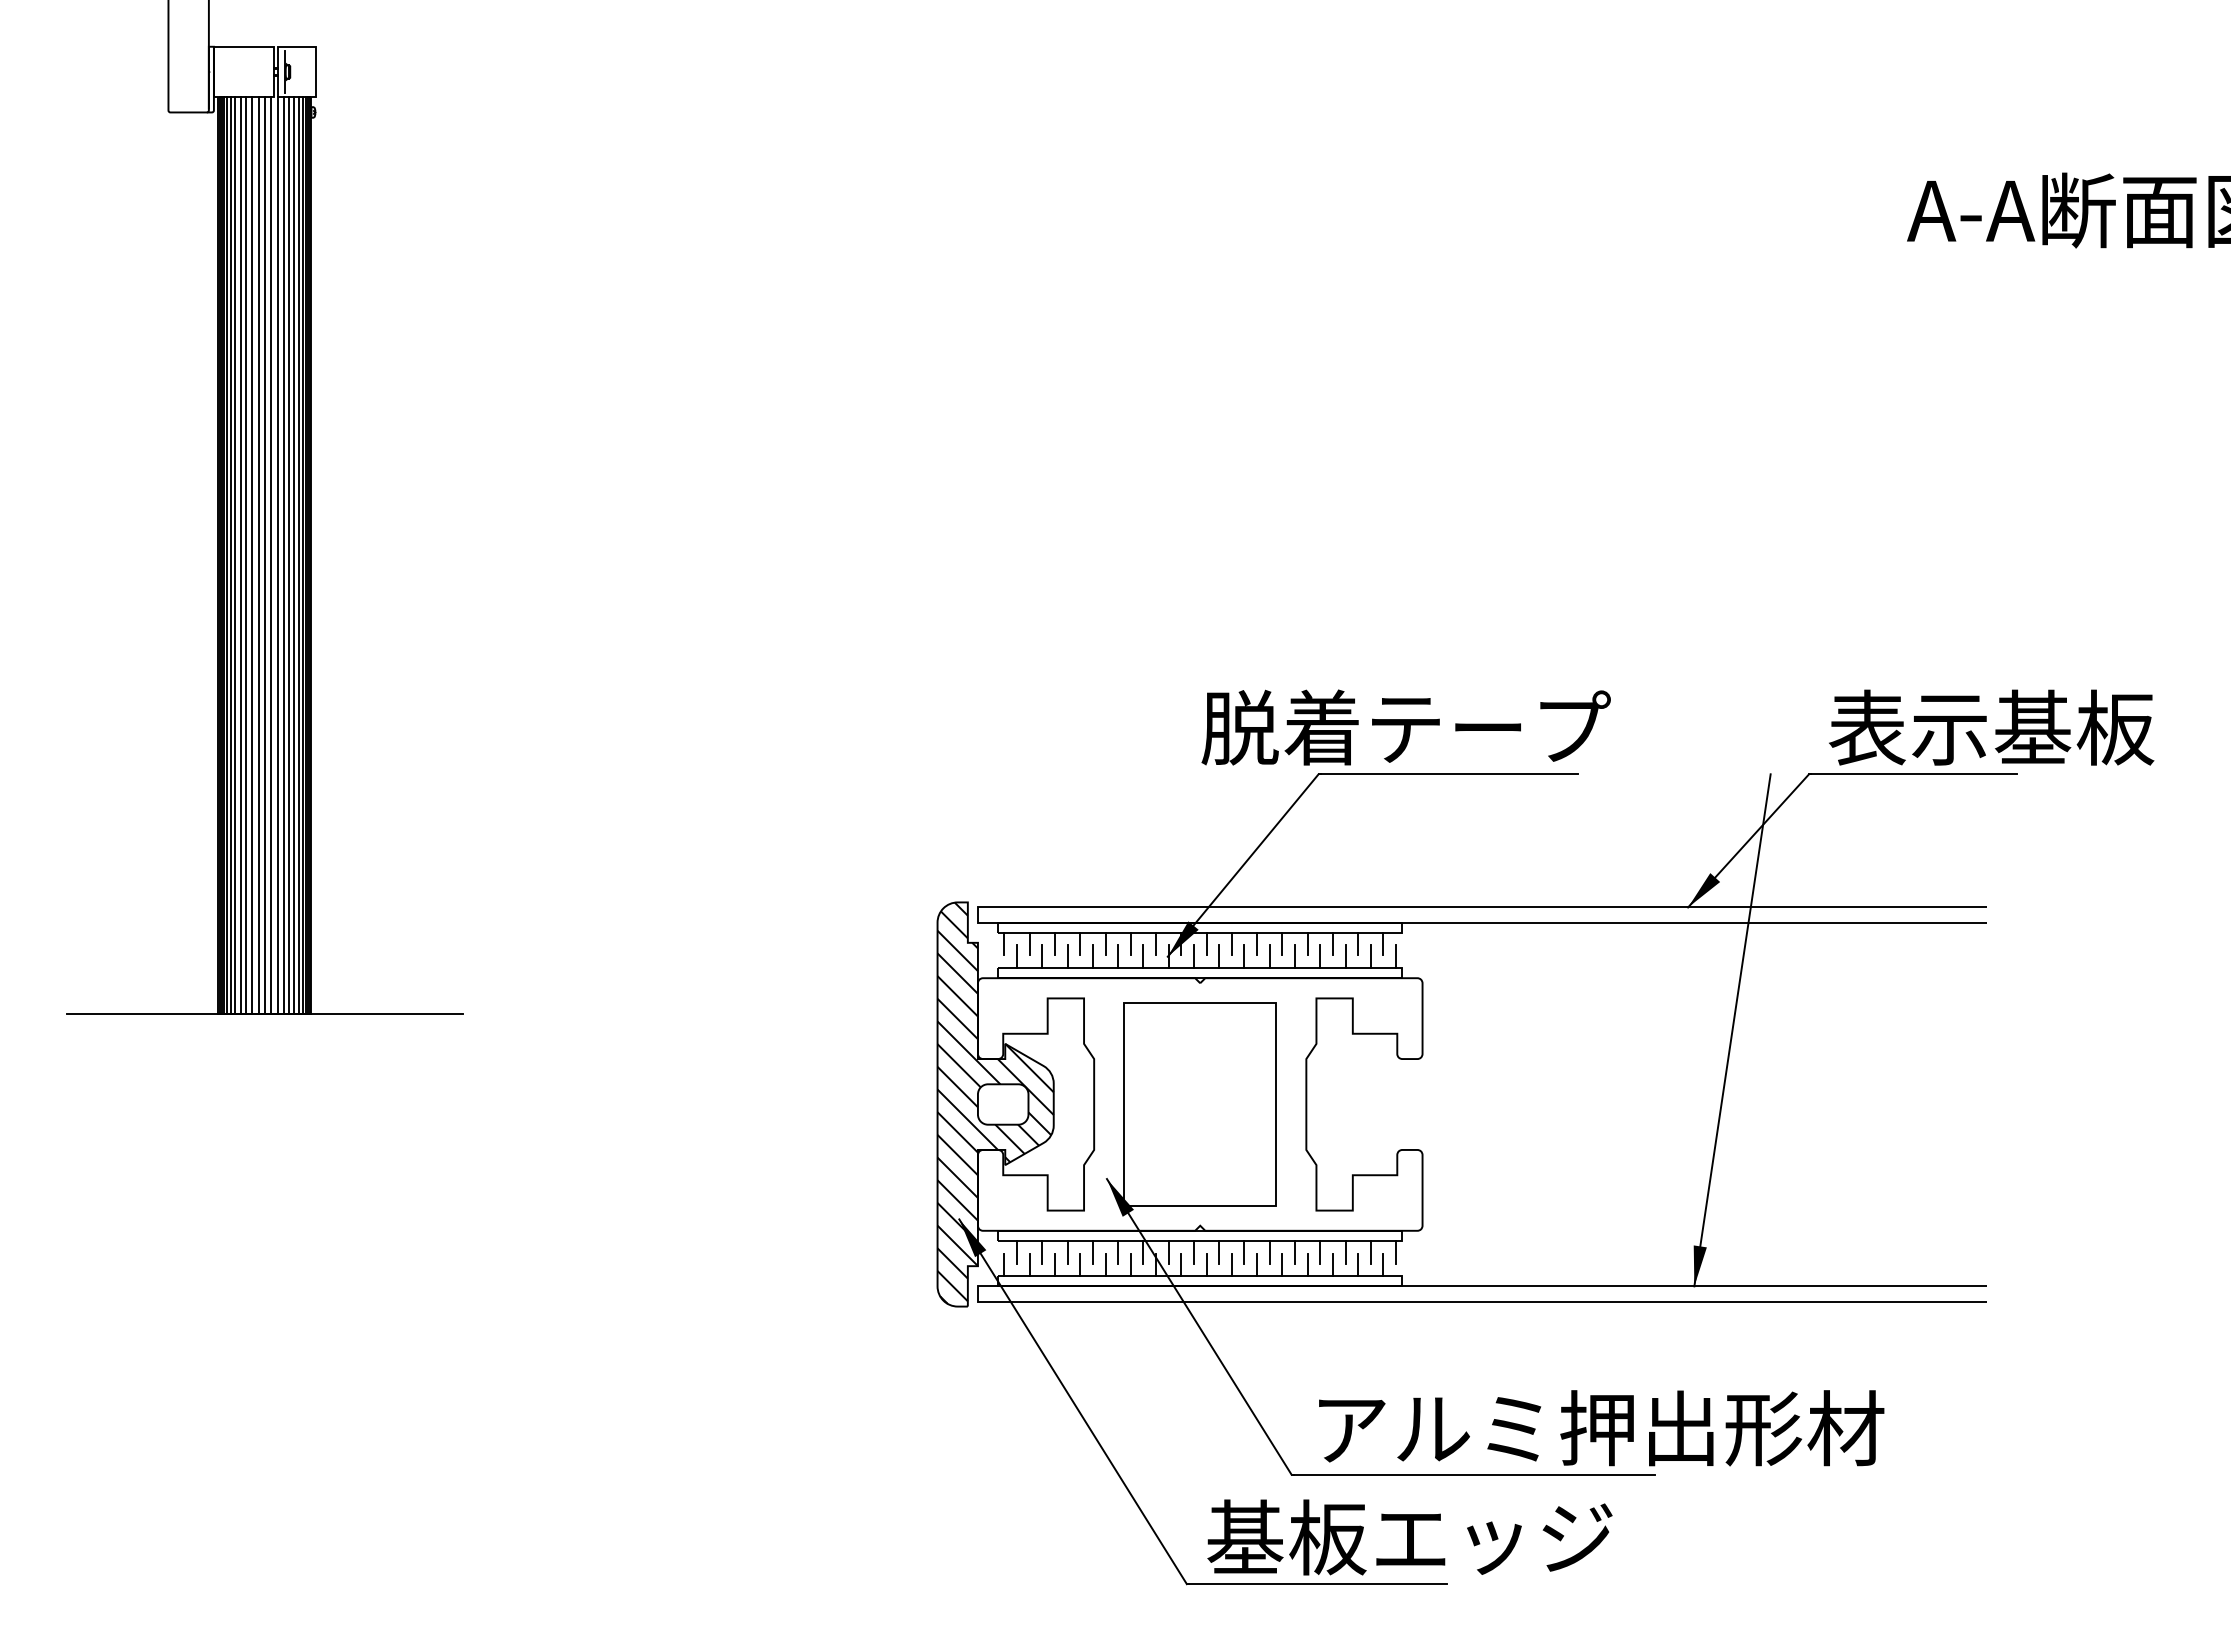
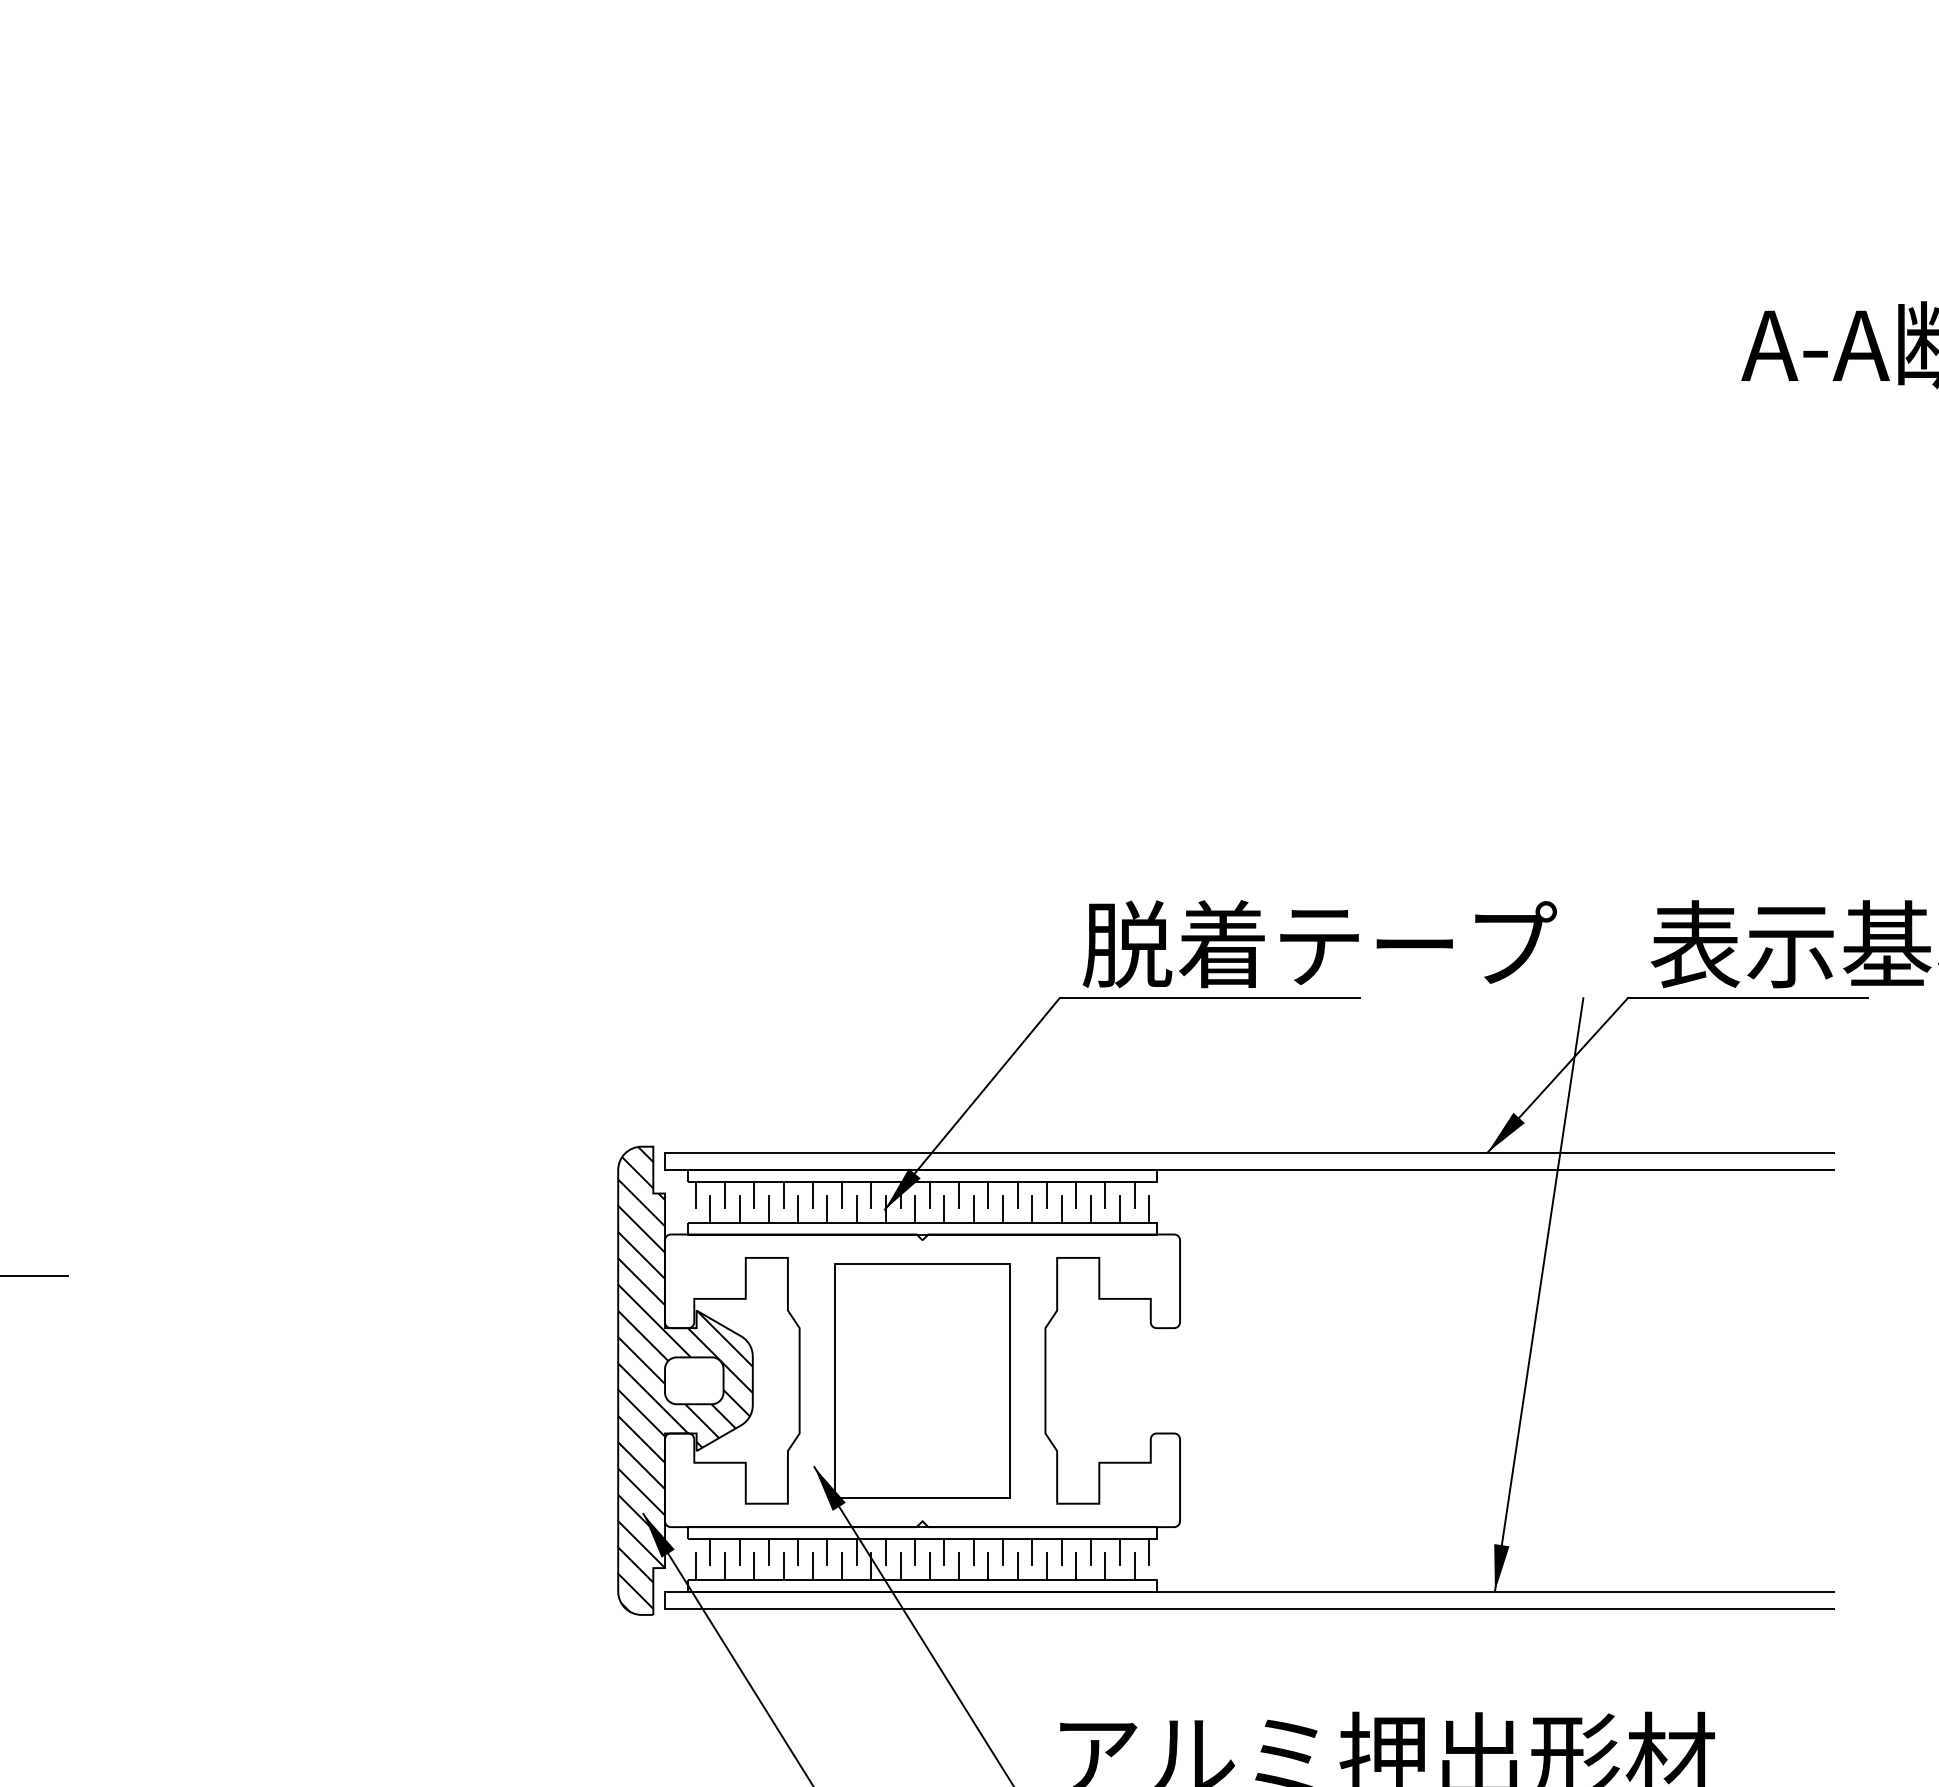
text: (1405, 727) -> (1319, 944), moved

